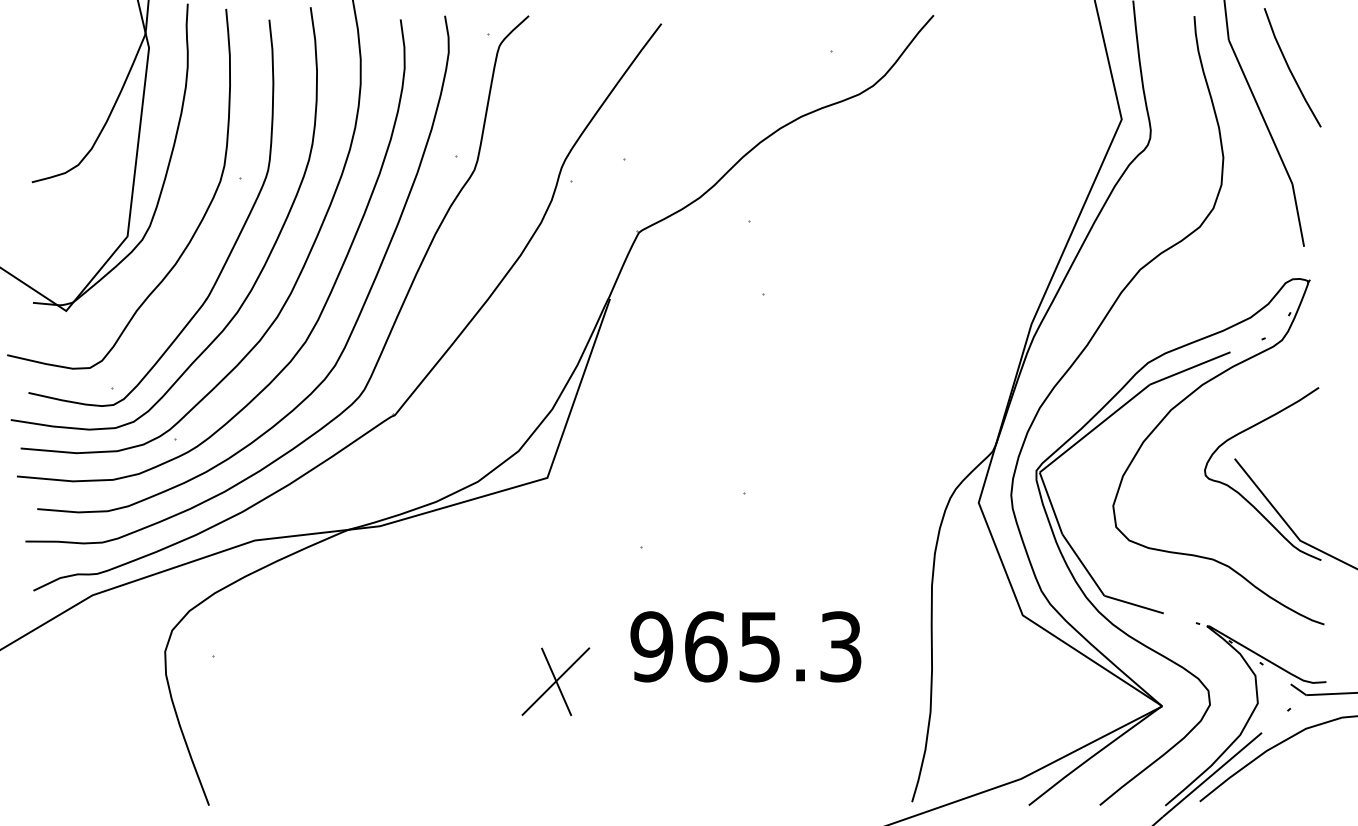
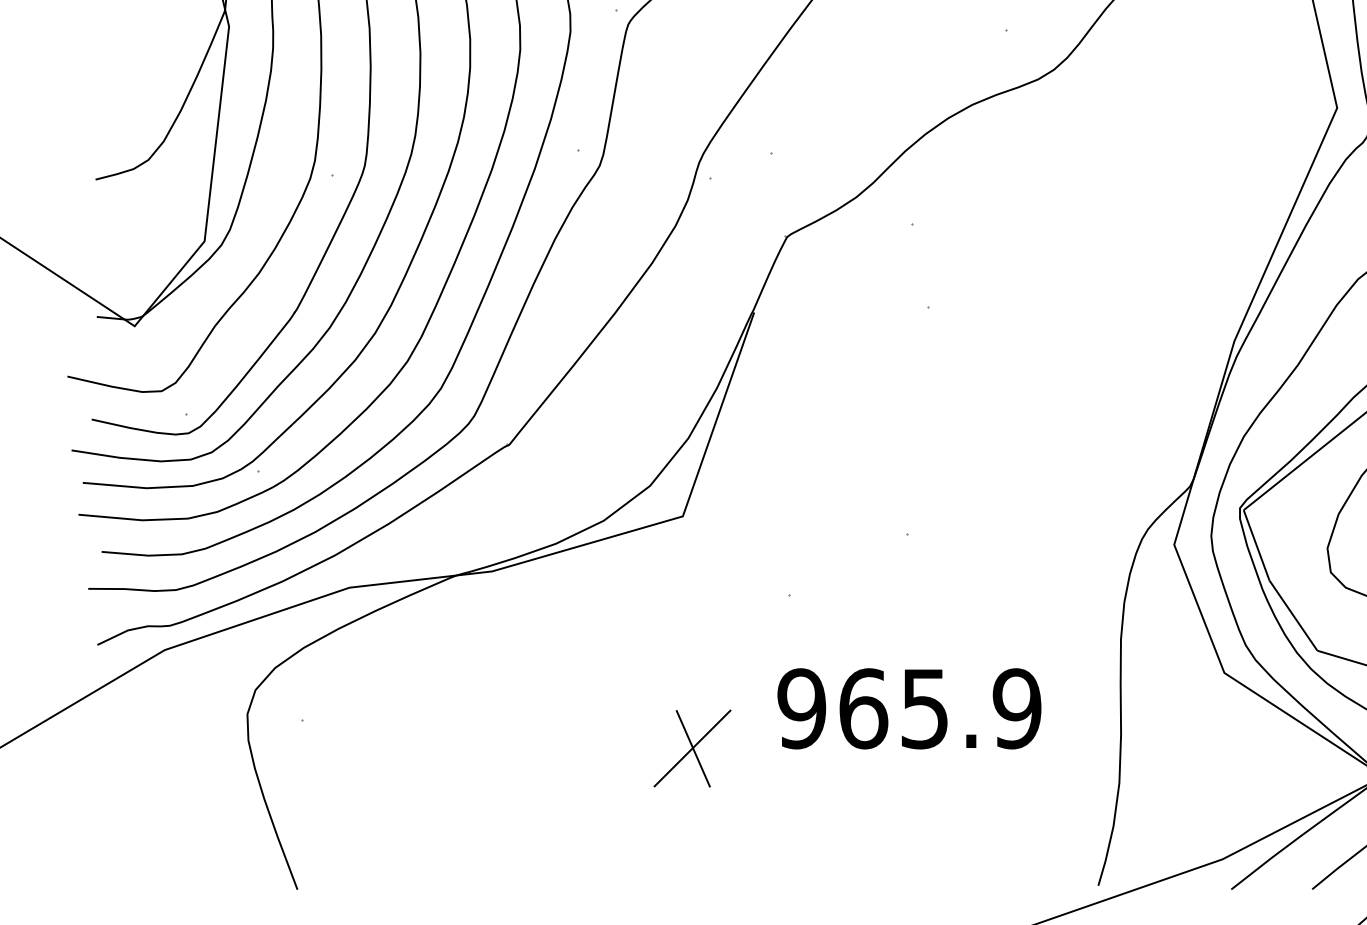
text: (840, 646) -> (1016, 708), 965.3 -> 965.9

